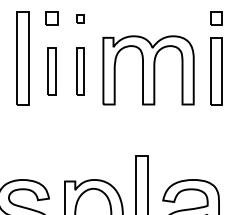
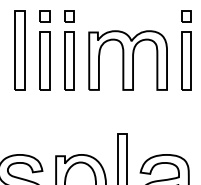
part: (80, 18) -> (69, 15), size x1.67
part: (51, 71) -> (44, 61), size x1.43
part: (80, 71) -> (69, 61), size x1.43

